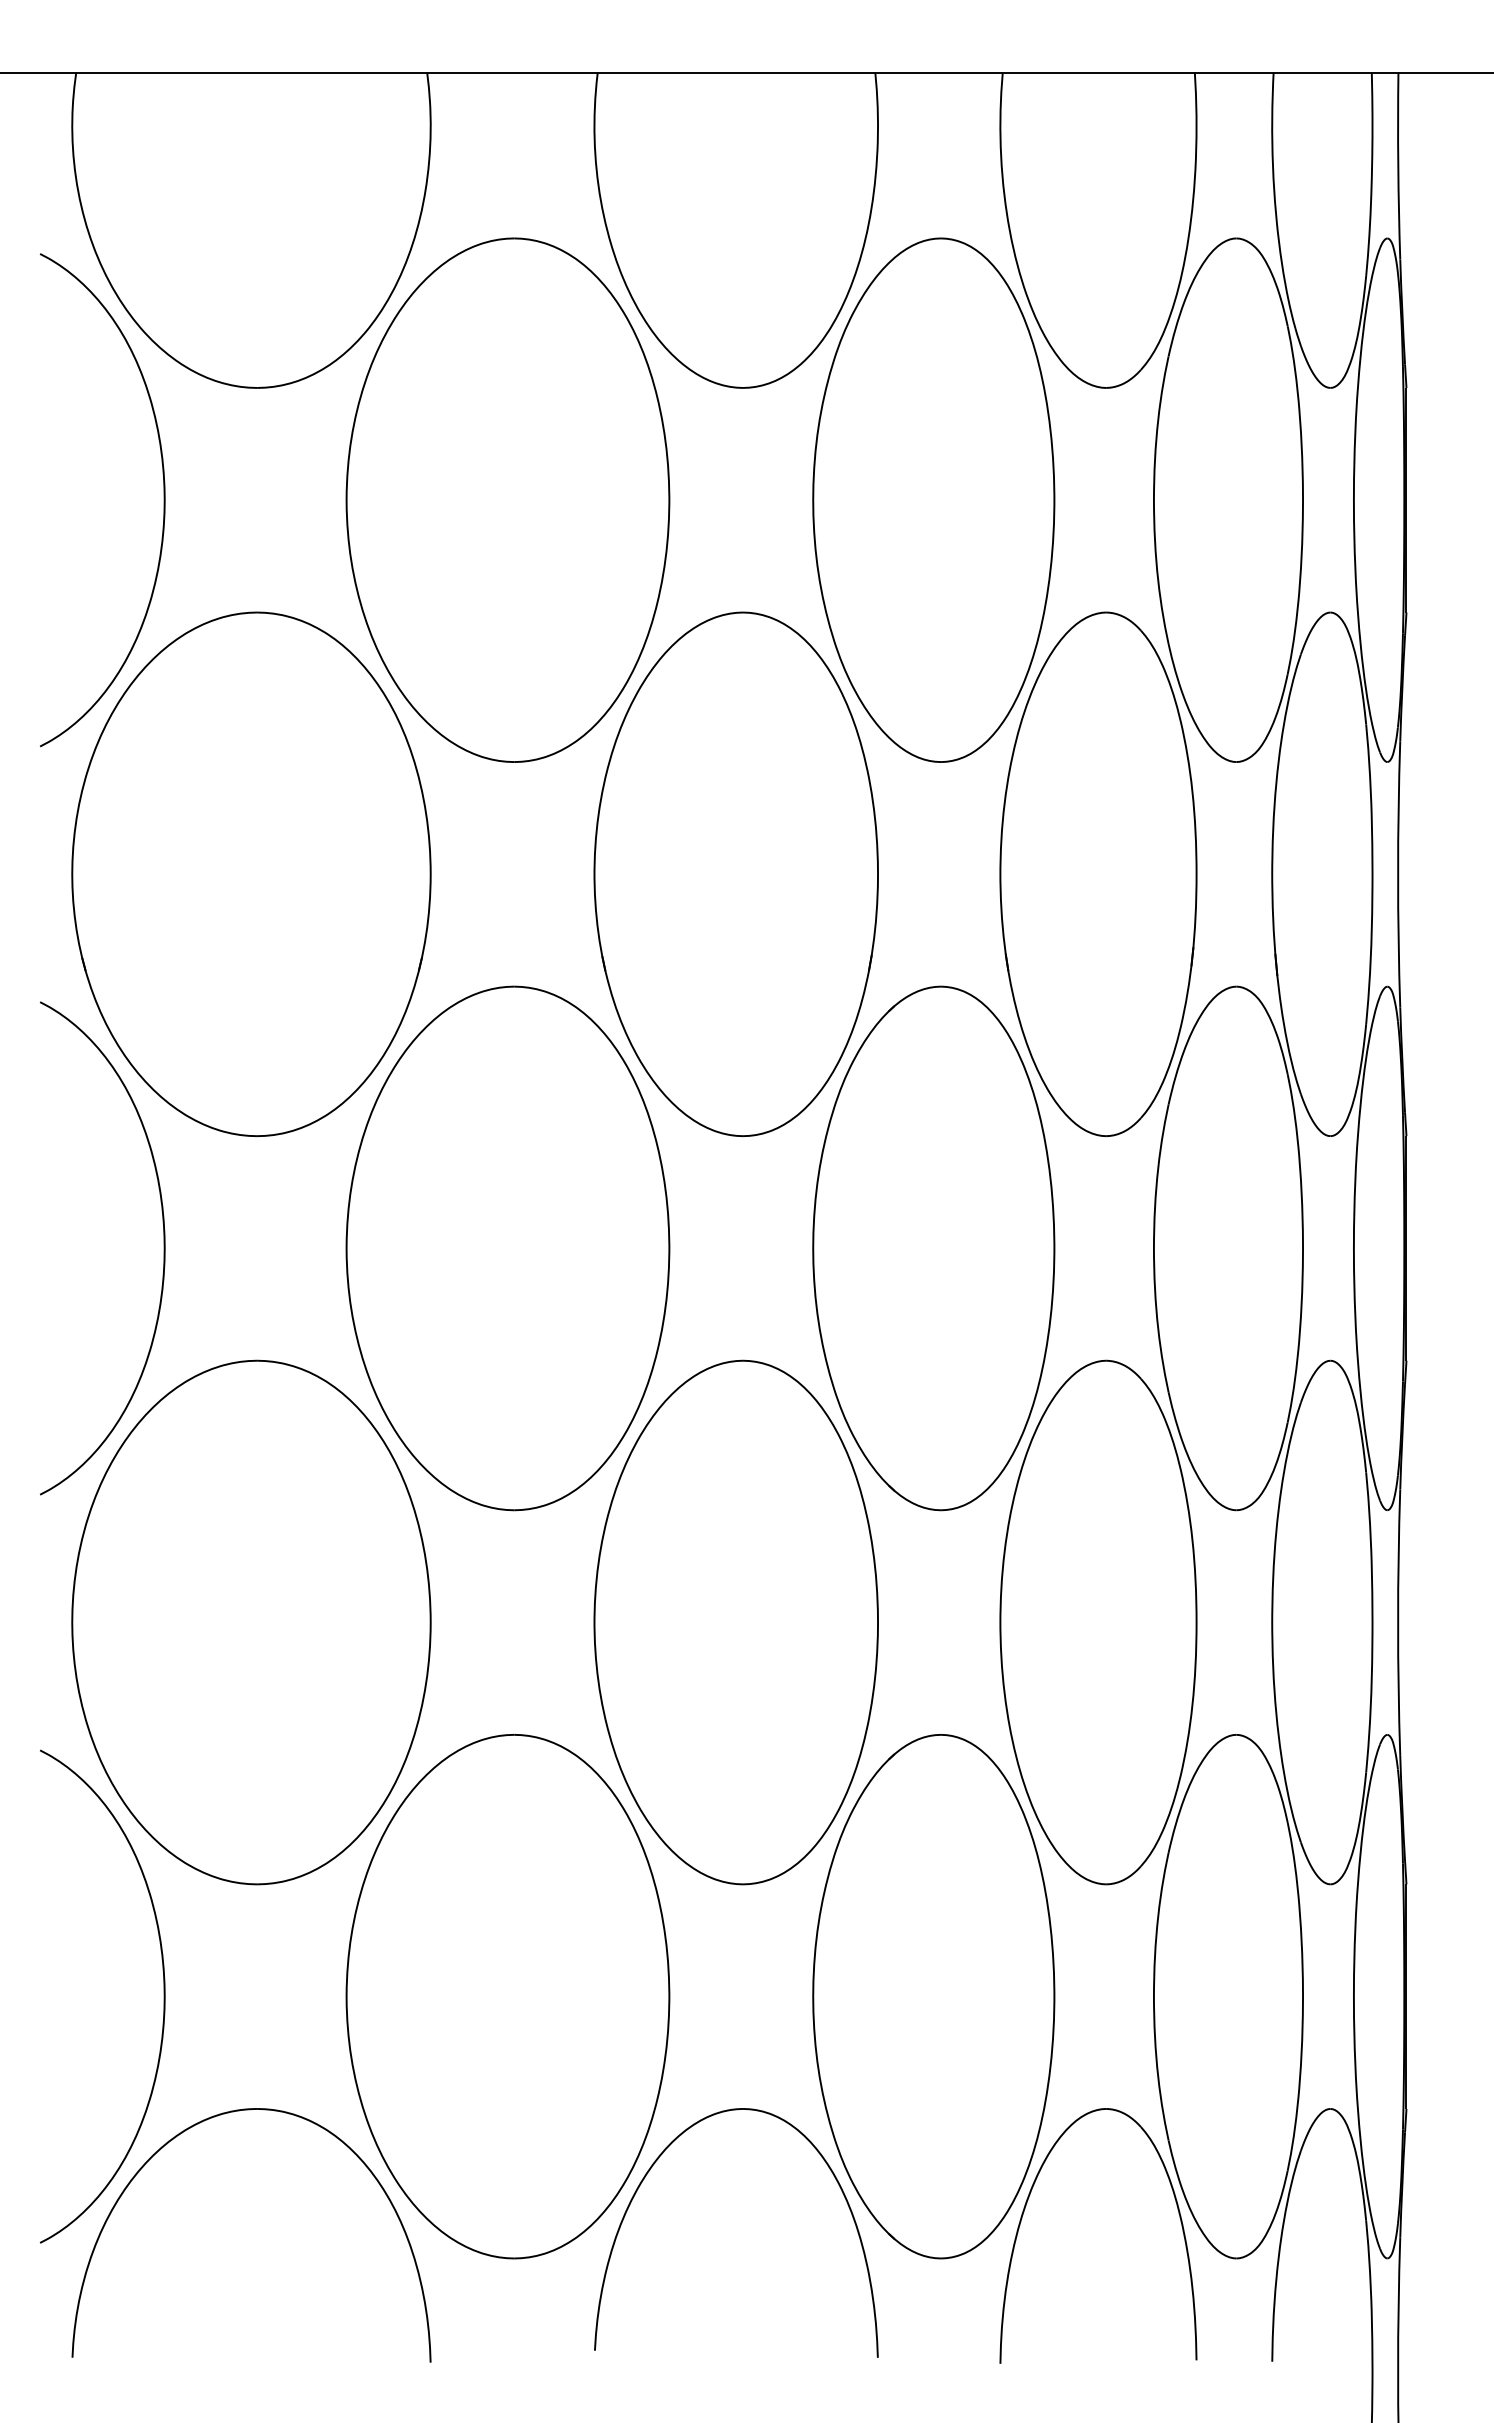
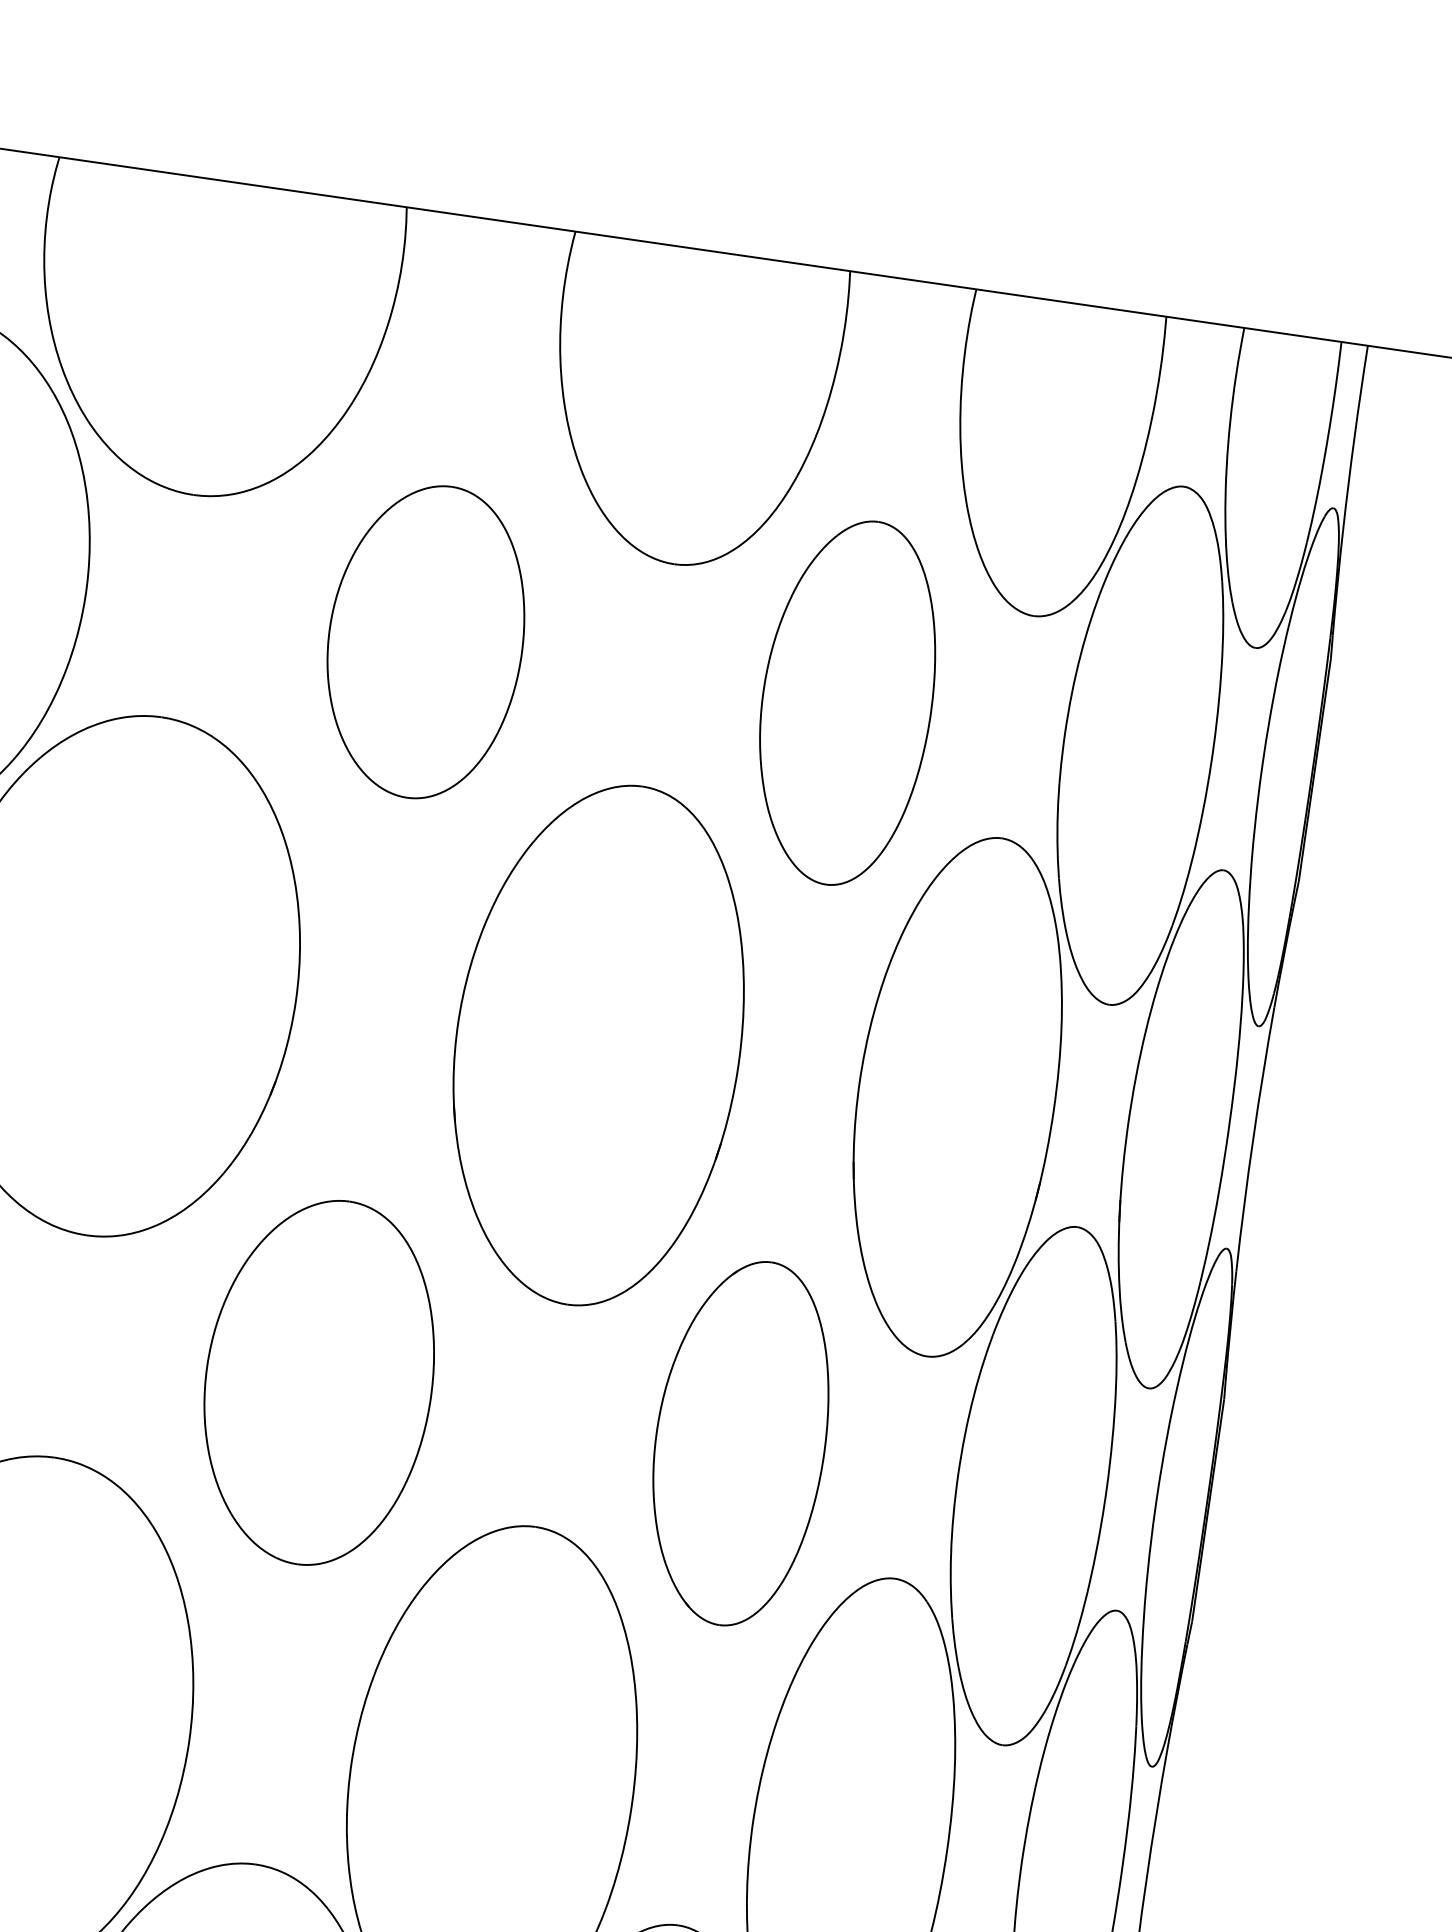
part: (507, 499) -> (425, 641), size x0.6
part: (933, 499) -> (846, 701), size x0.7
part: (507, 1248) -> (318, 1382), size x0.7
part: (933, 1248) -> (740, 1443), size x0.7

